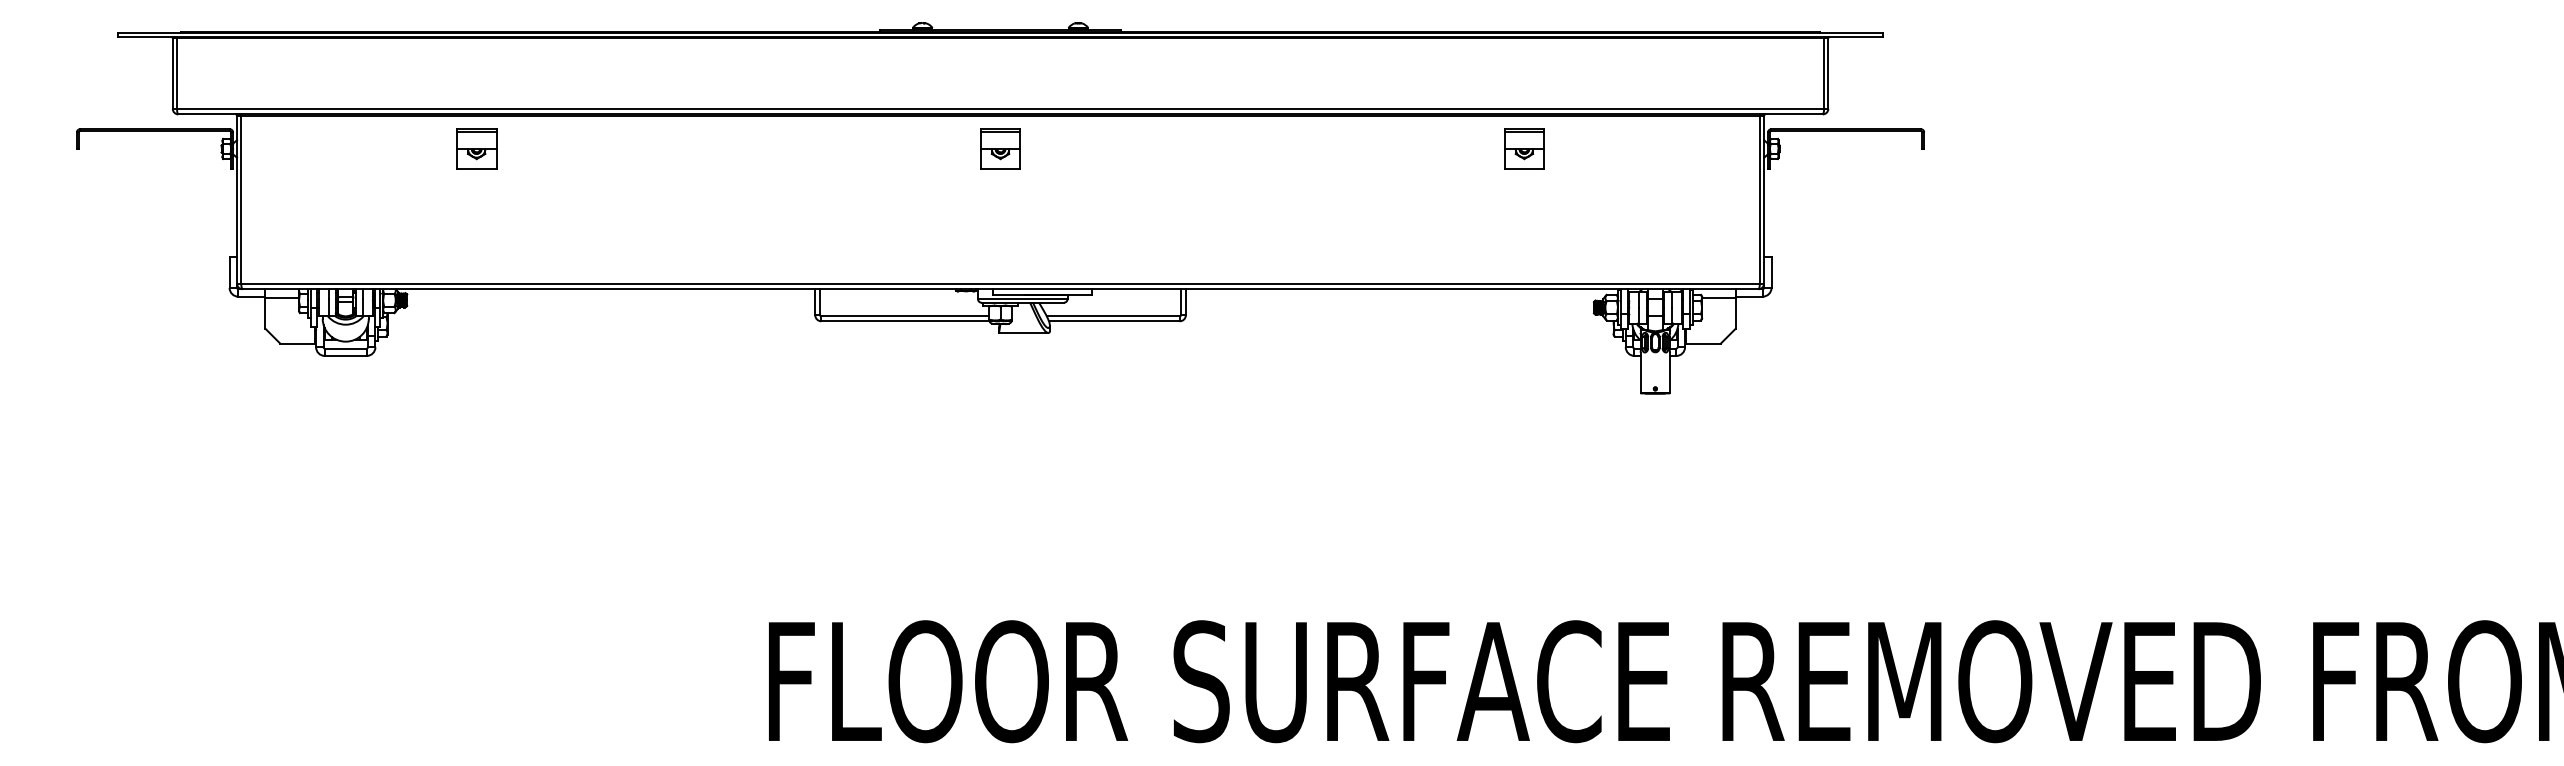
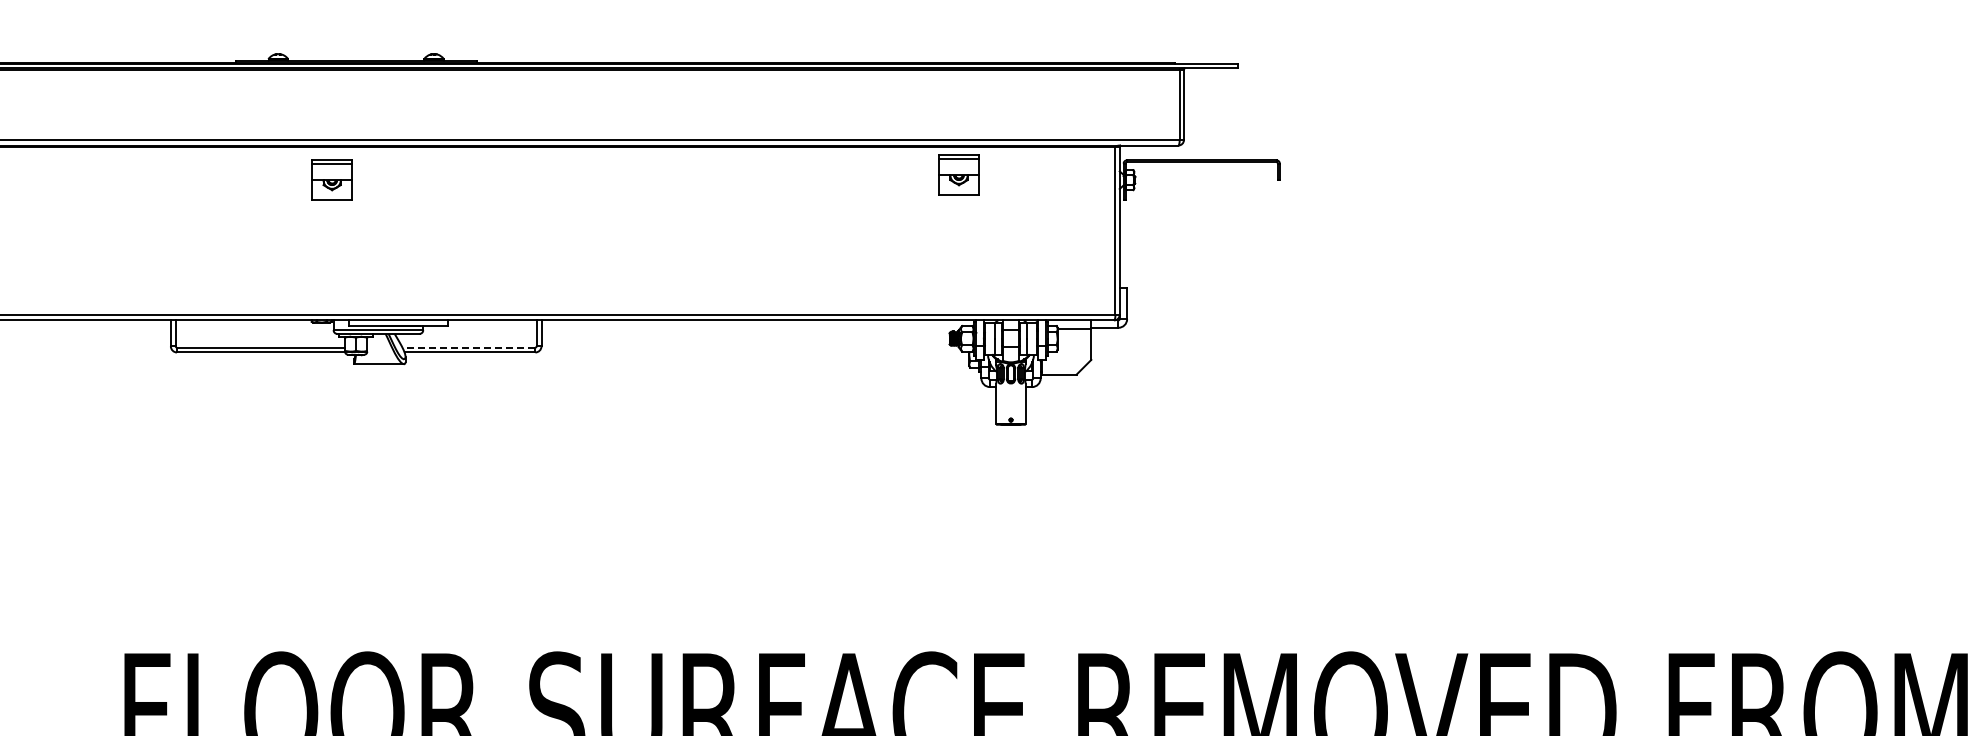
part: (1000, 148) -> (332, 179), moved
part: (1524, 148) -> (959, 174), moved
line: (1112, 316) -> (468, 347), solid -> dashed

